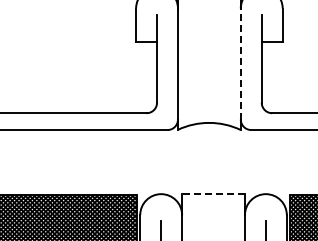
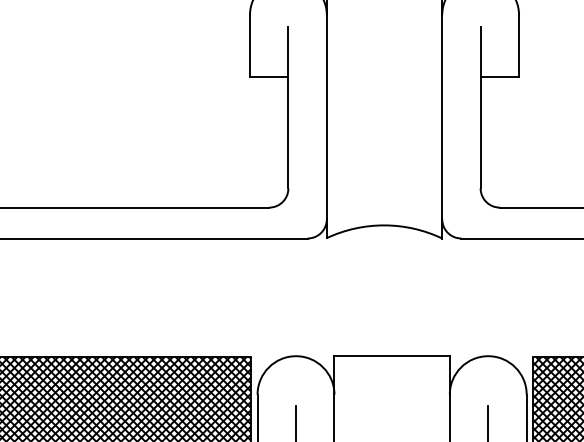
line: (240, 64) -> (441, 118), dashed -> solid
line: (213, 194) -> (392, 356), dashed -> solid

